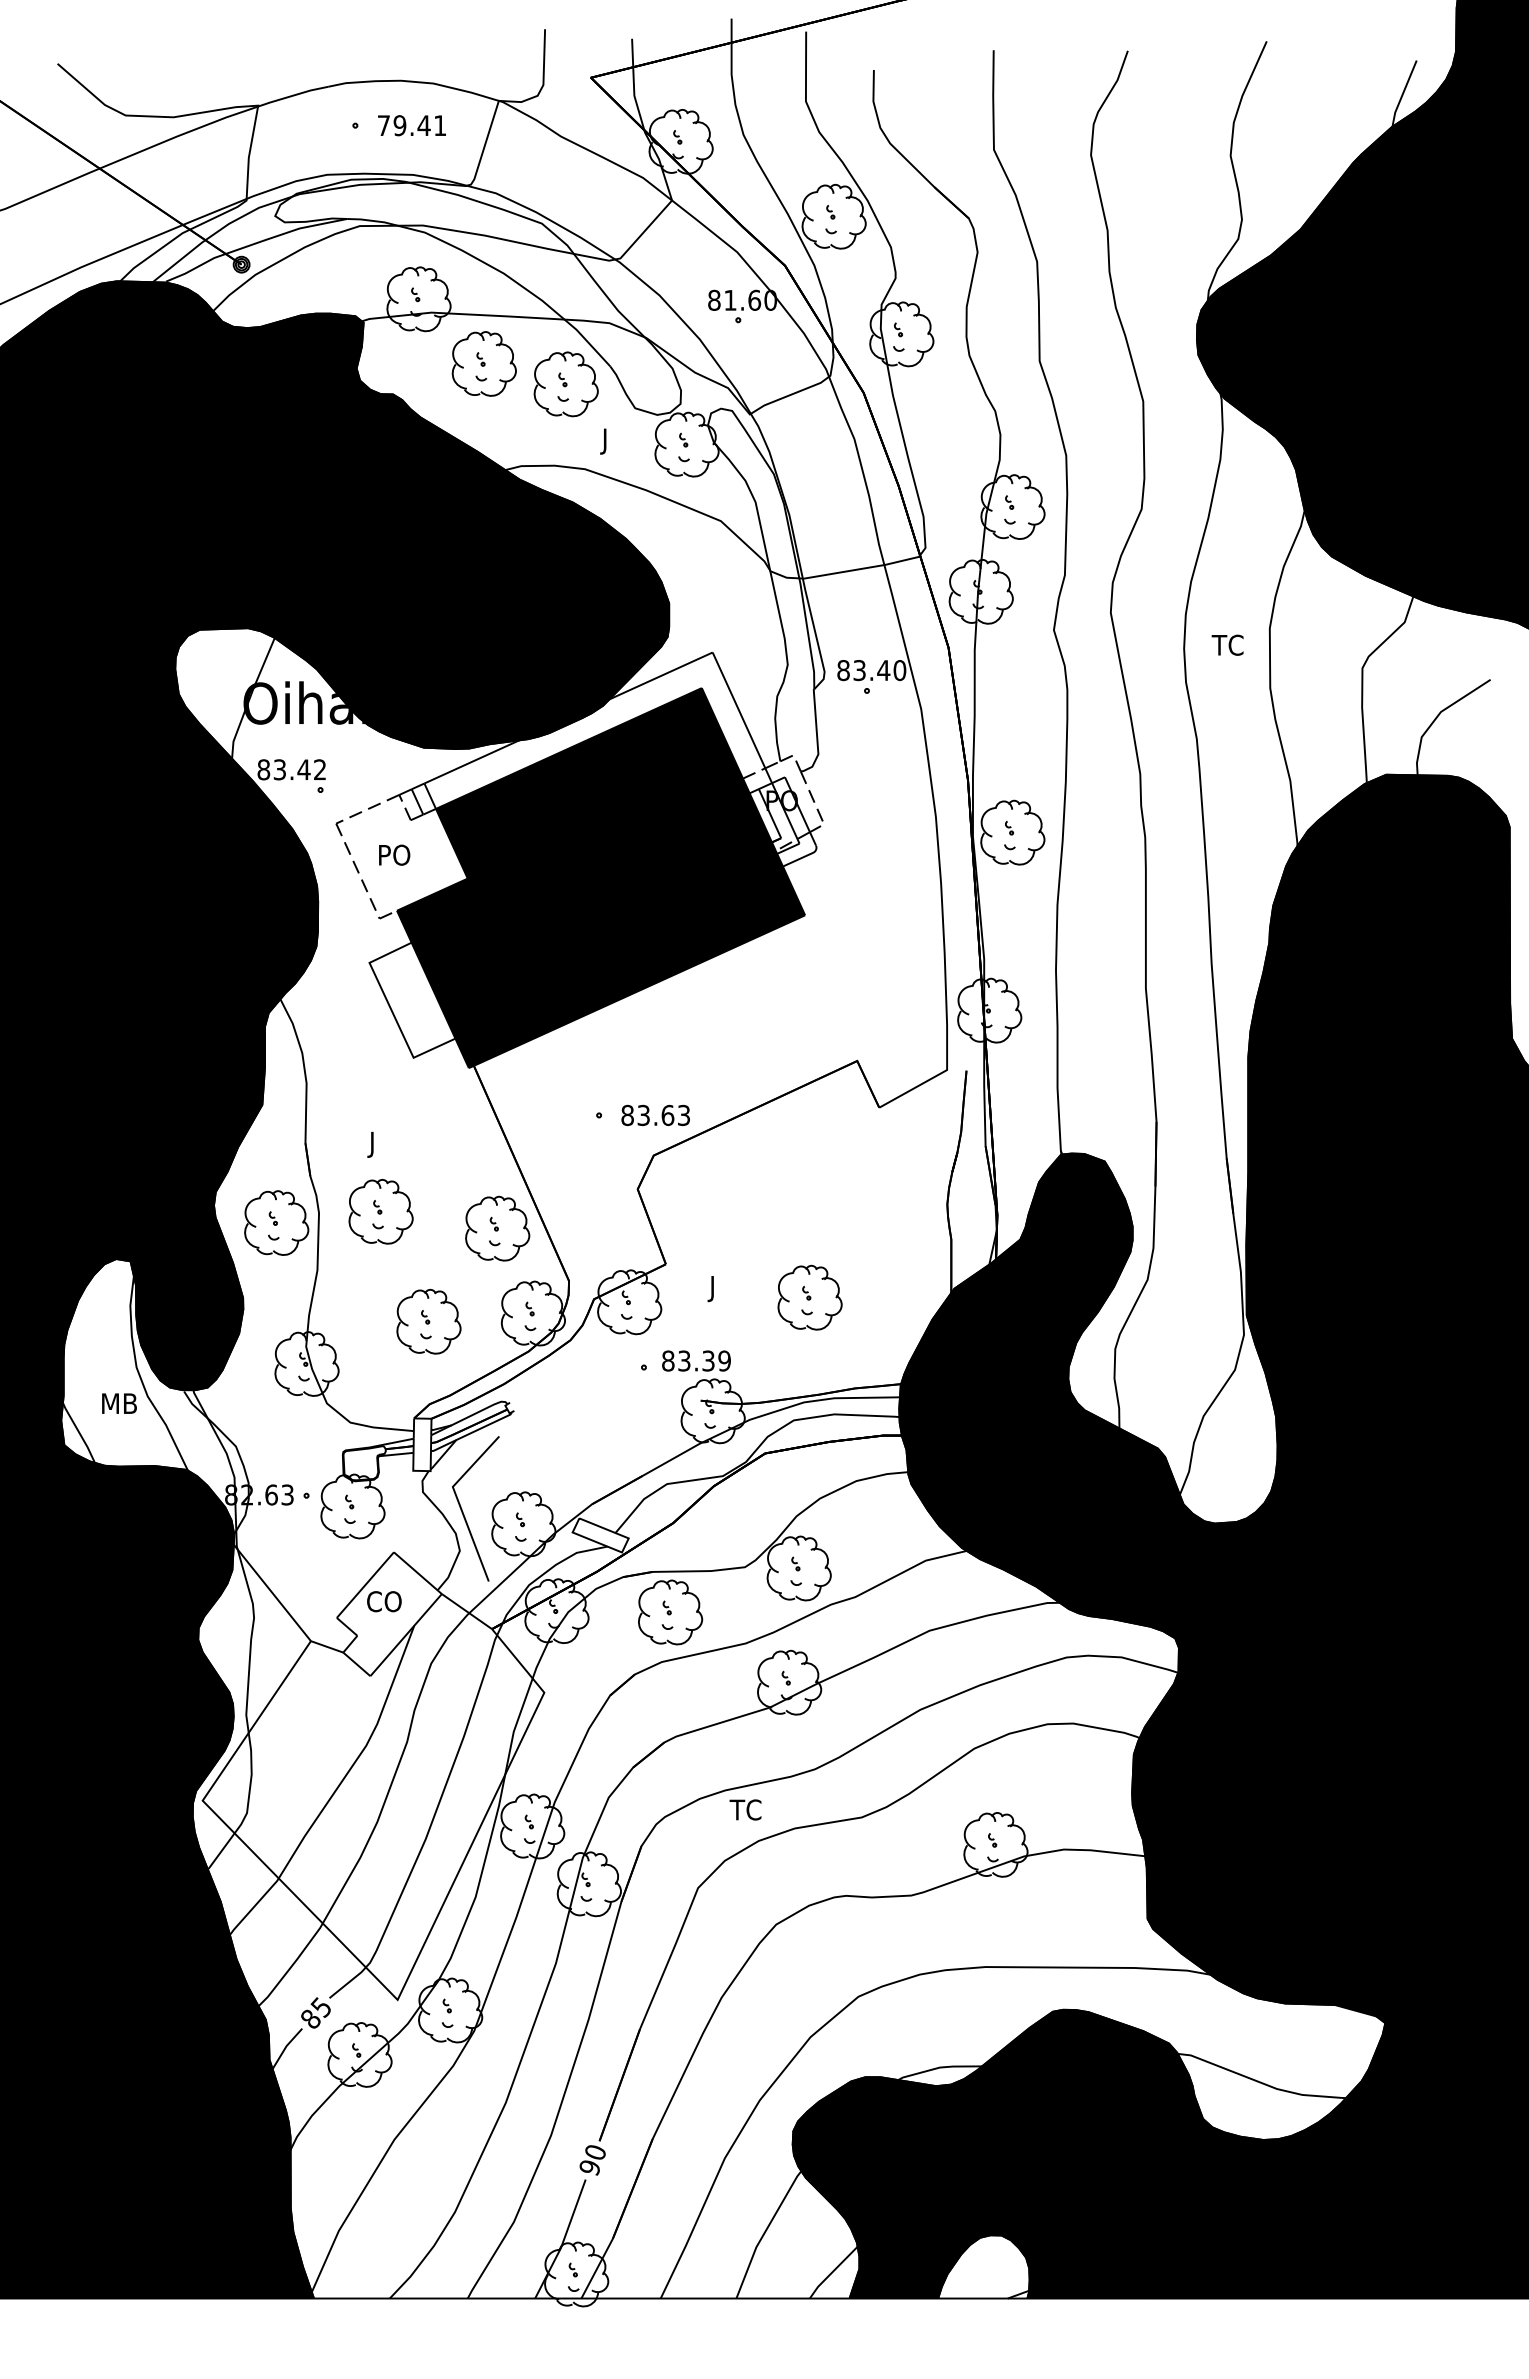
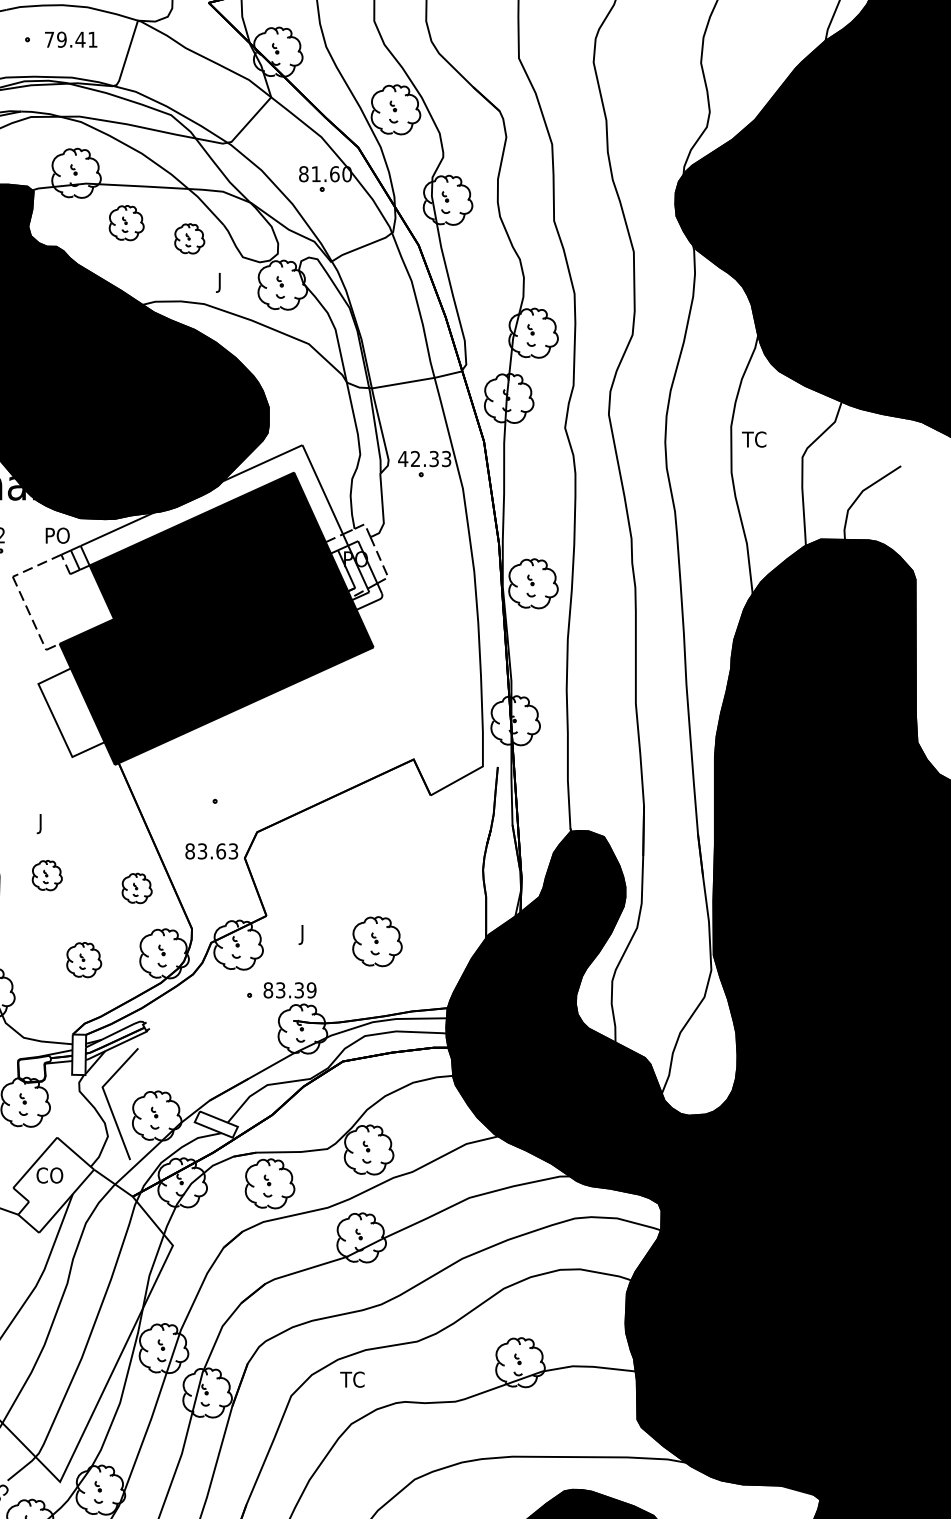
part: (483, 363) -> (126, 222), size x0.7
part: (565, 384) -> (189, 238), size x0.6
text: (1227, 644) -> (754, 438), moved
text: (871, 670) -> (424, 459), 83.40 -> 42.33
text: (394, 854) -> (57, 535), moved
text: (655, 1114) -> (211, 850), moved
part: (380, 1211) -> (46, 875), size x0.6
part: (497, 1228) -> (136, 888), size x0.6
part: (428, 1321) -> (83, 959), size x0.7
text: (745, 1809) -> (352, 1379), moved

